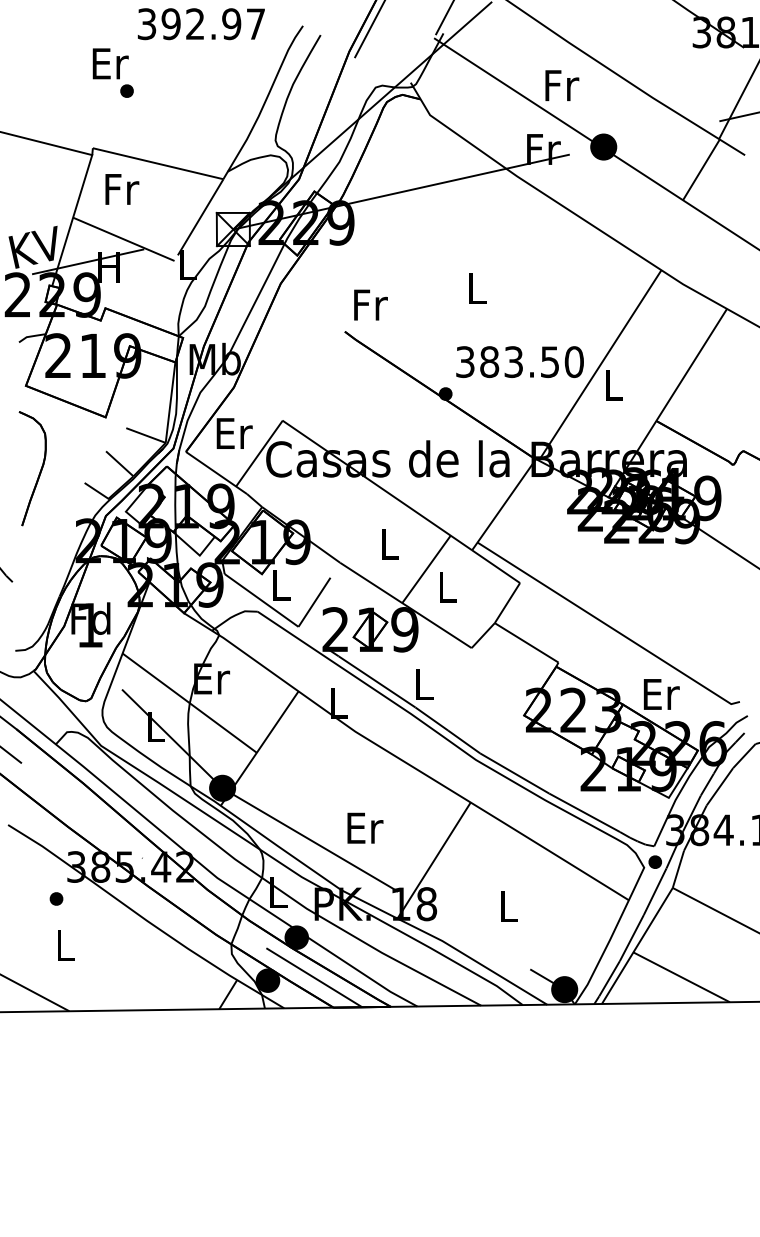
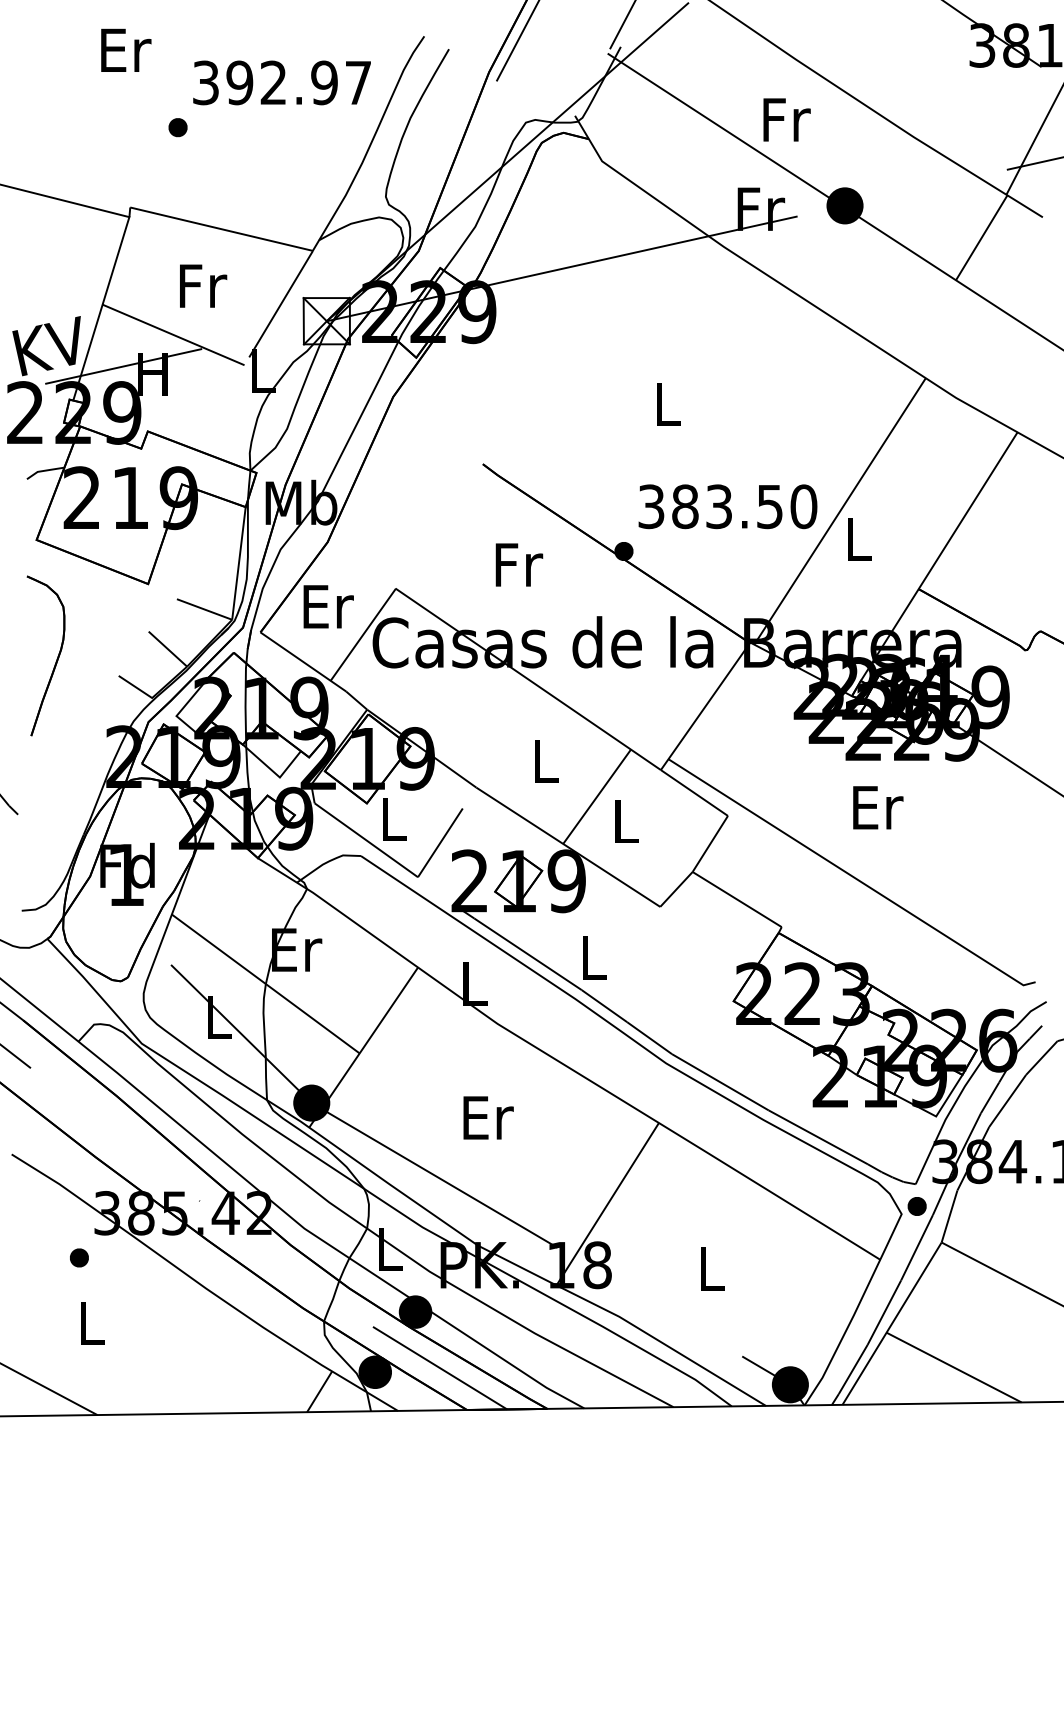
text: (200, 23) -> (281, 82), moved
text: (110, 63) -> (126, 49), moved
text: (122, 188) -> (203, 285), moved
text: (371, 304) -> (519, 564), moved
text: (661, 694) -> (878, 807), moved
text: (365, 827) -> (488, 1117), moved

